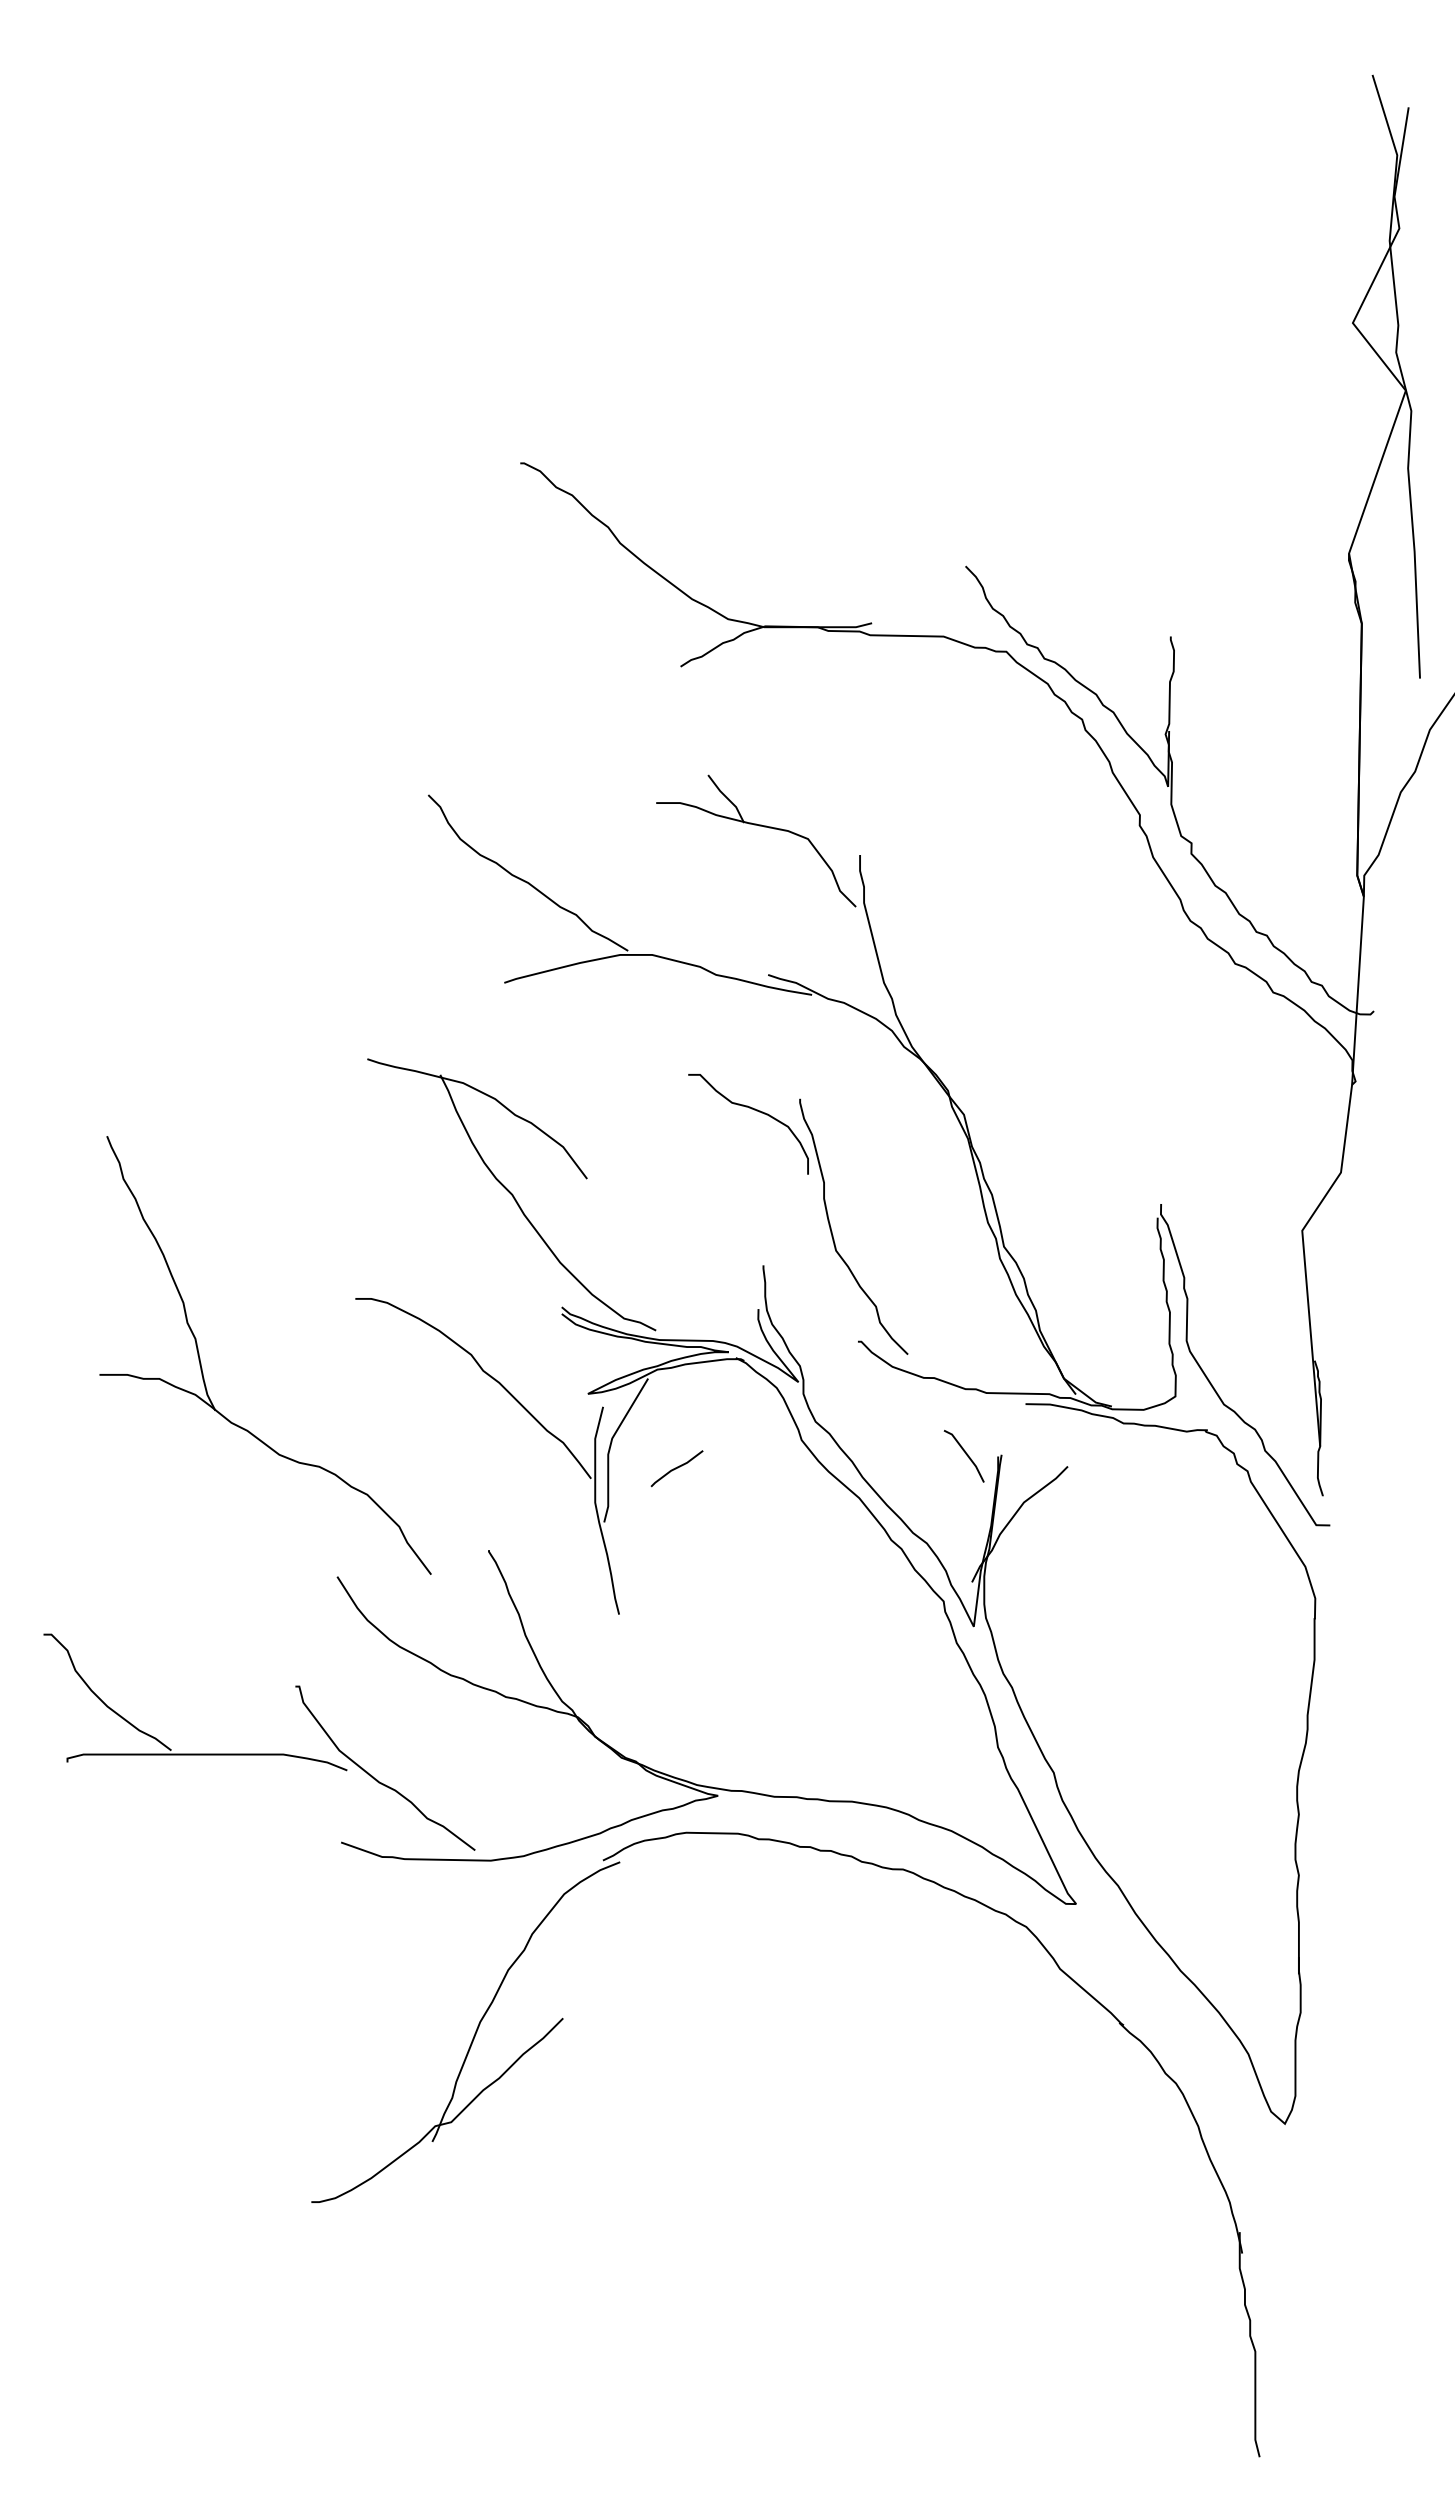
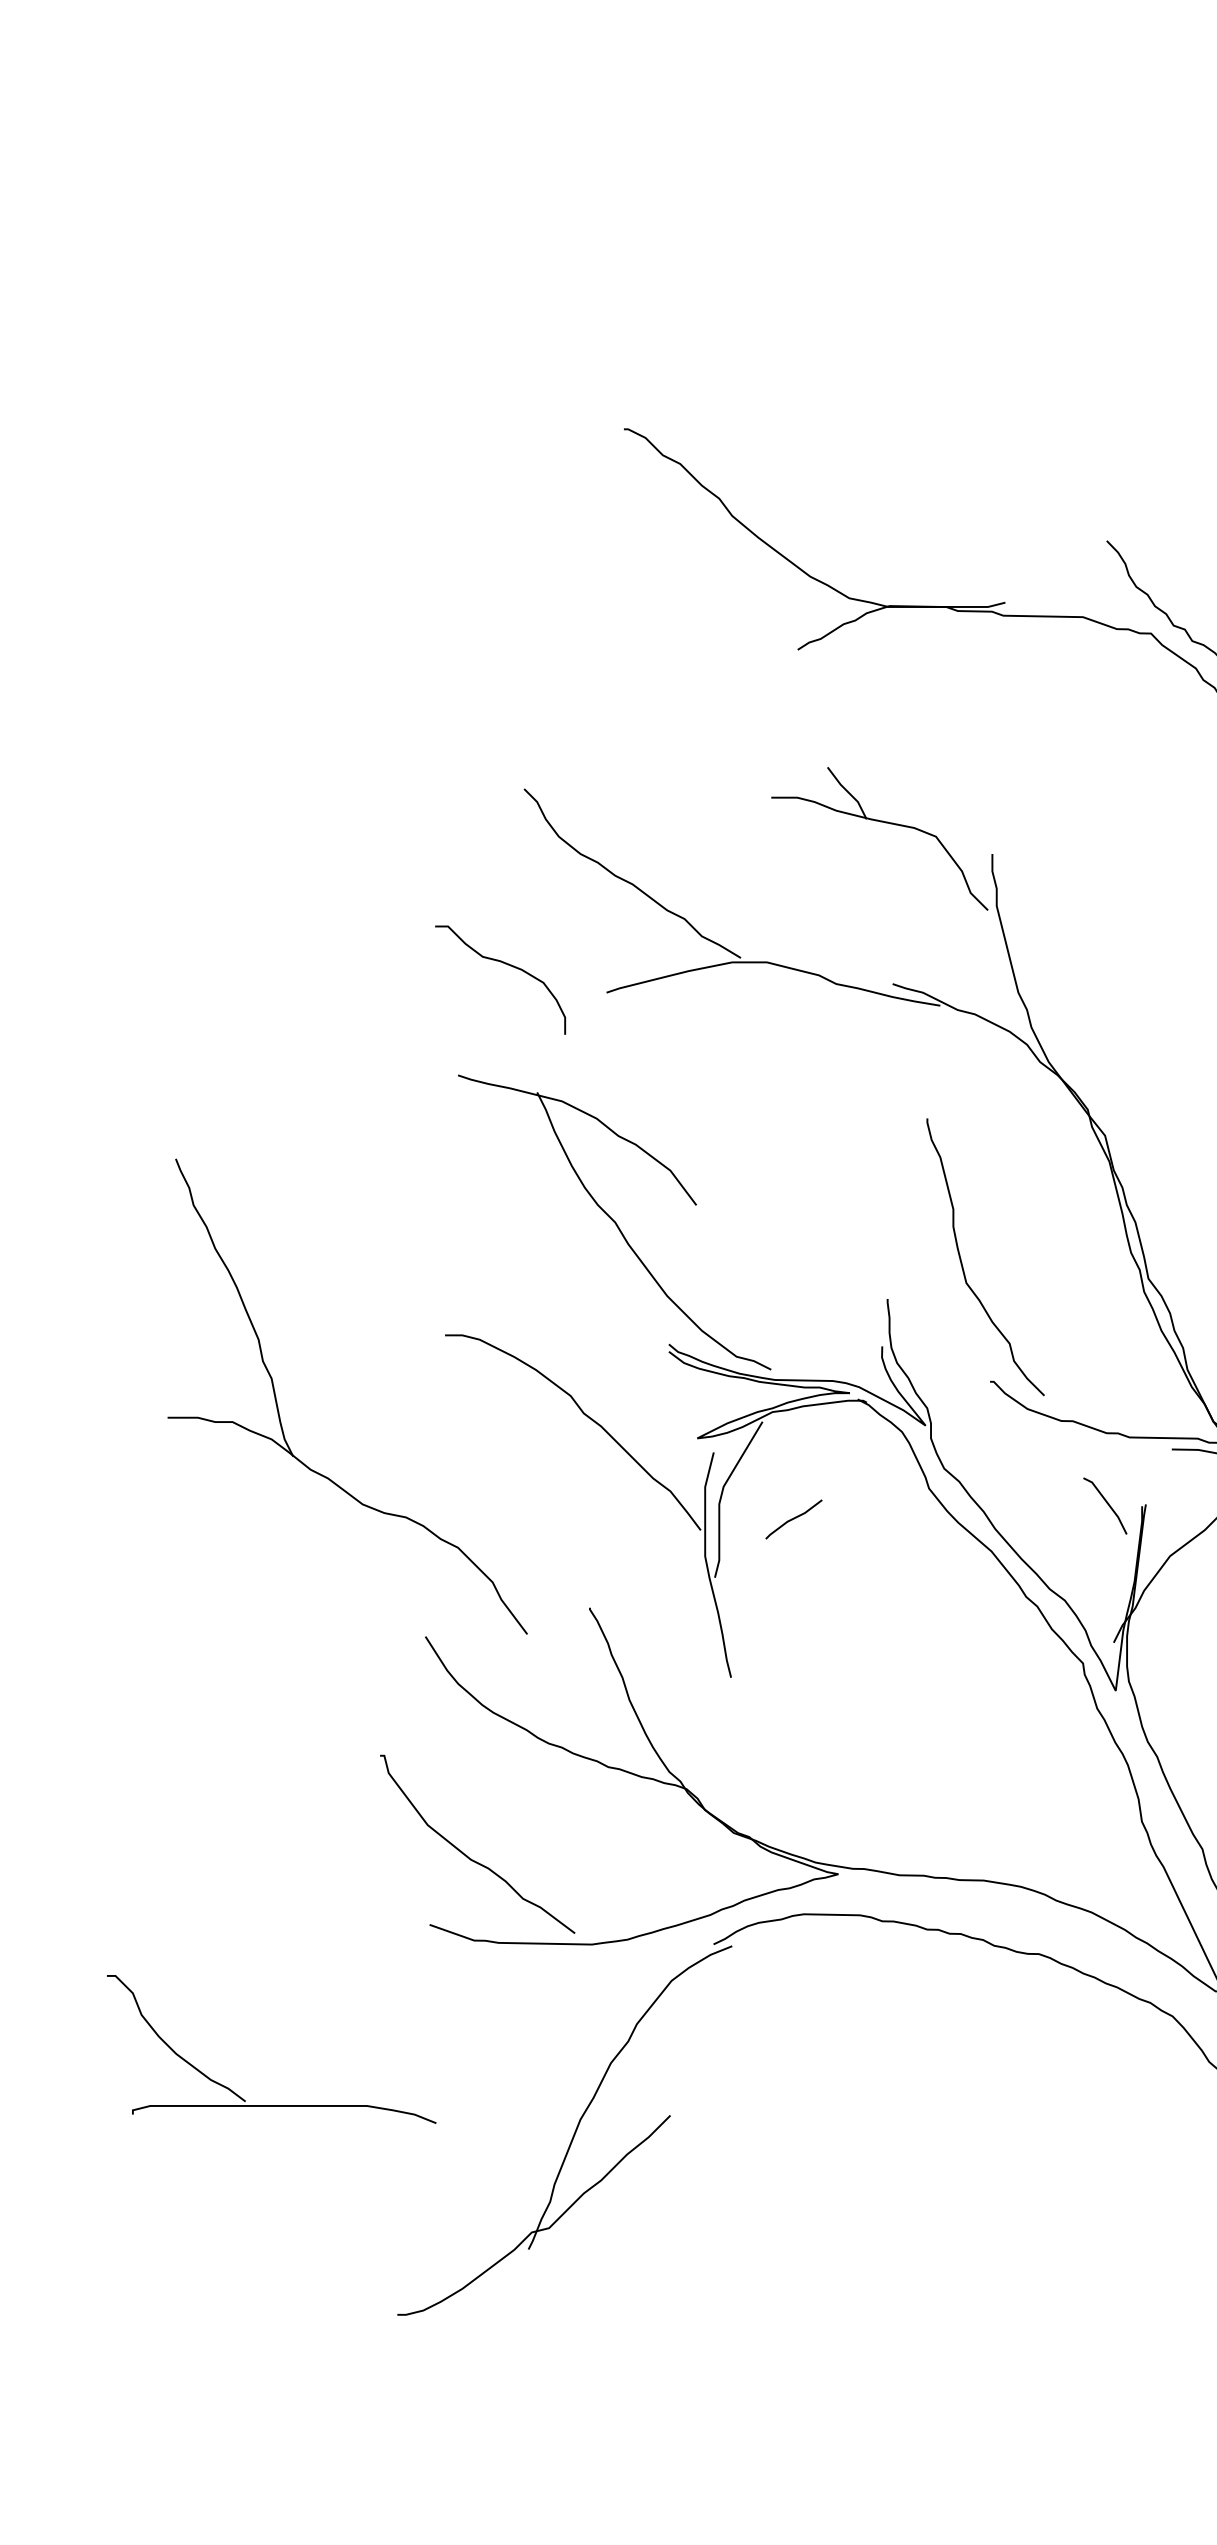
curve: (754, 1110) -> (507, 965), moved
part: (195, 1753) -> (271, 2104), moved

